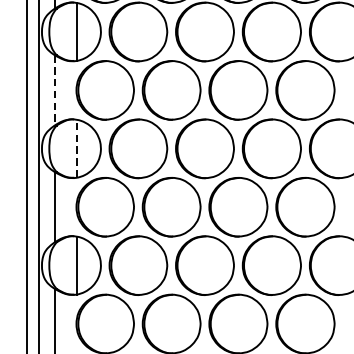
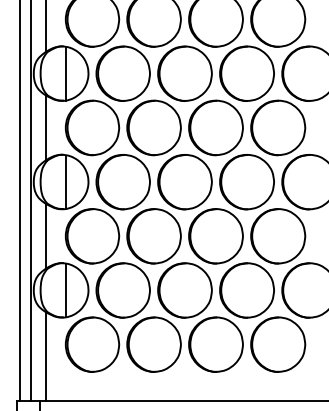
line: (54, 89) -> (45, 127), dashed -> solid
line: (77, 149) -> (66, 182), dashed -> solid

